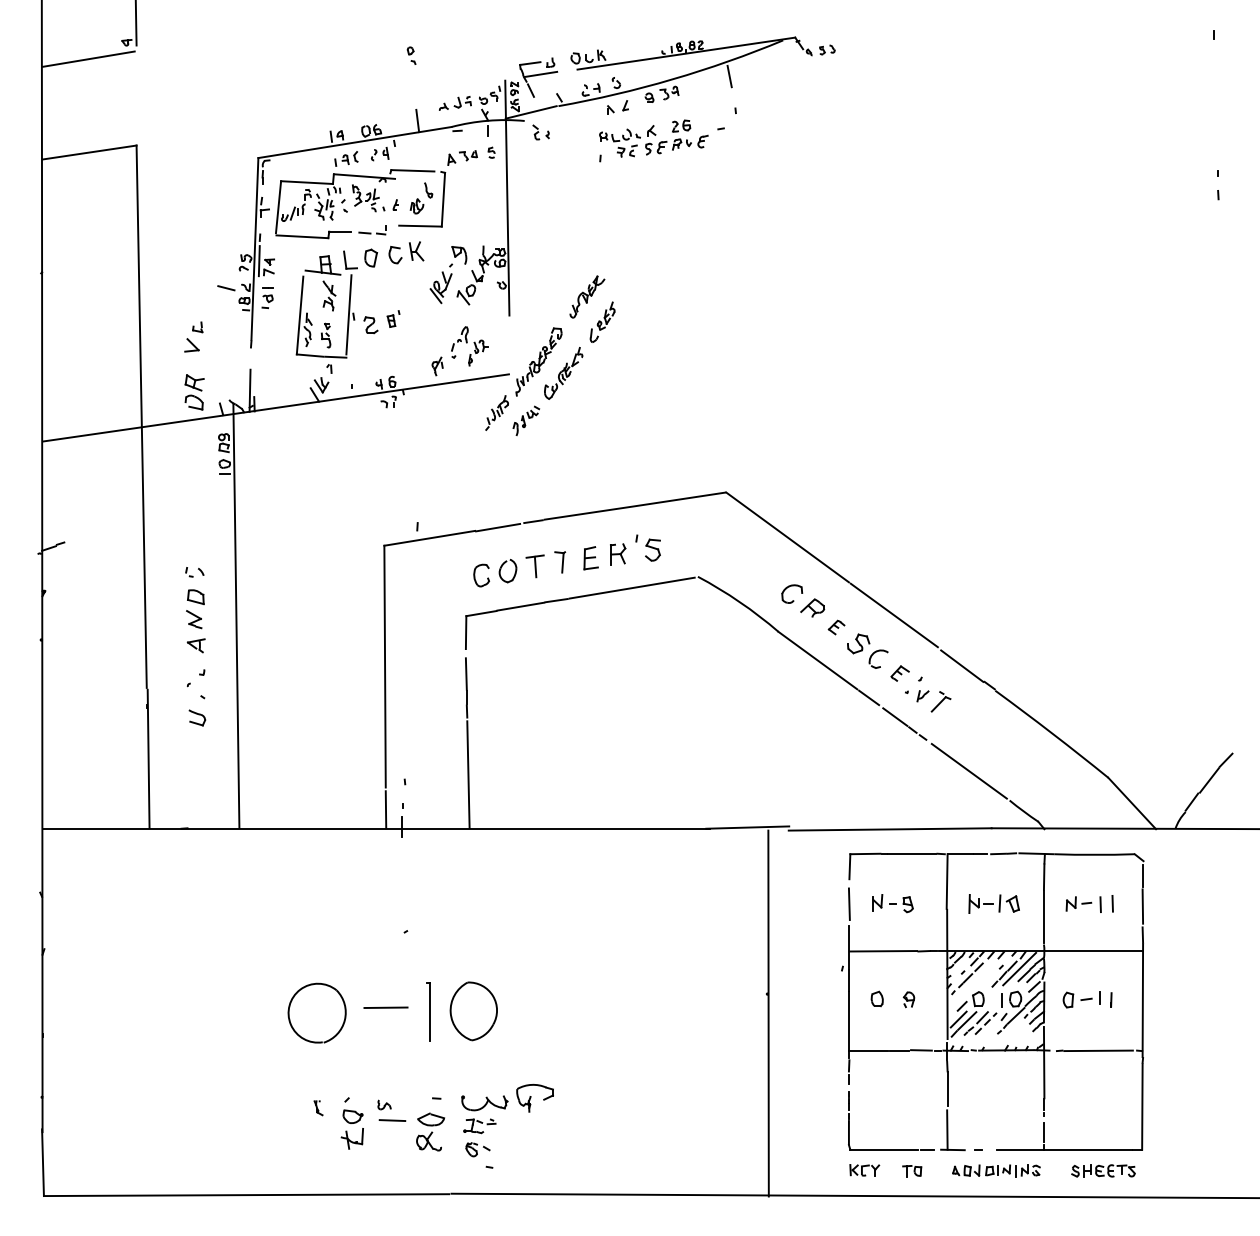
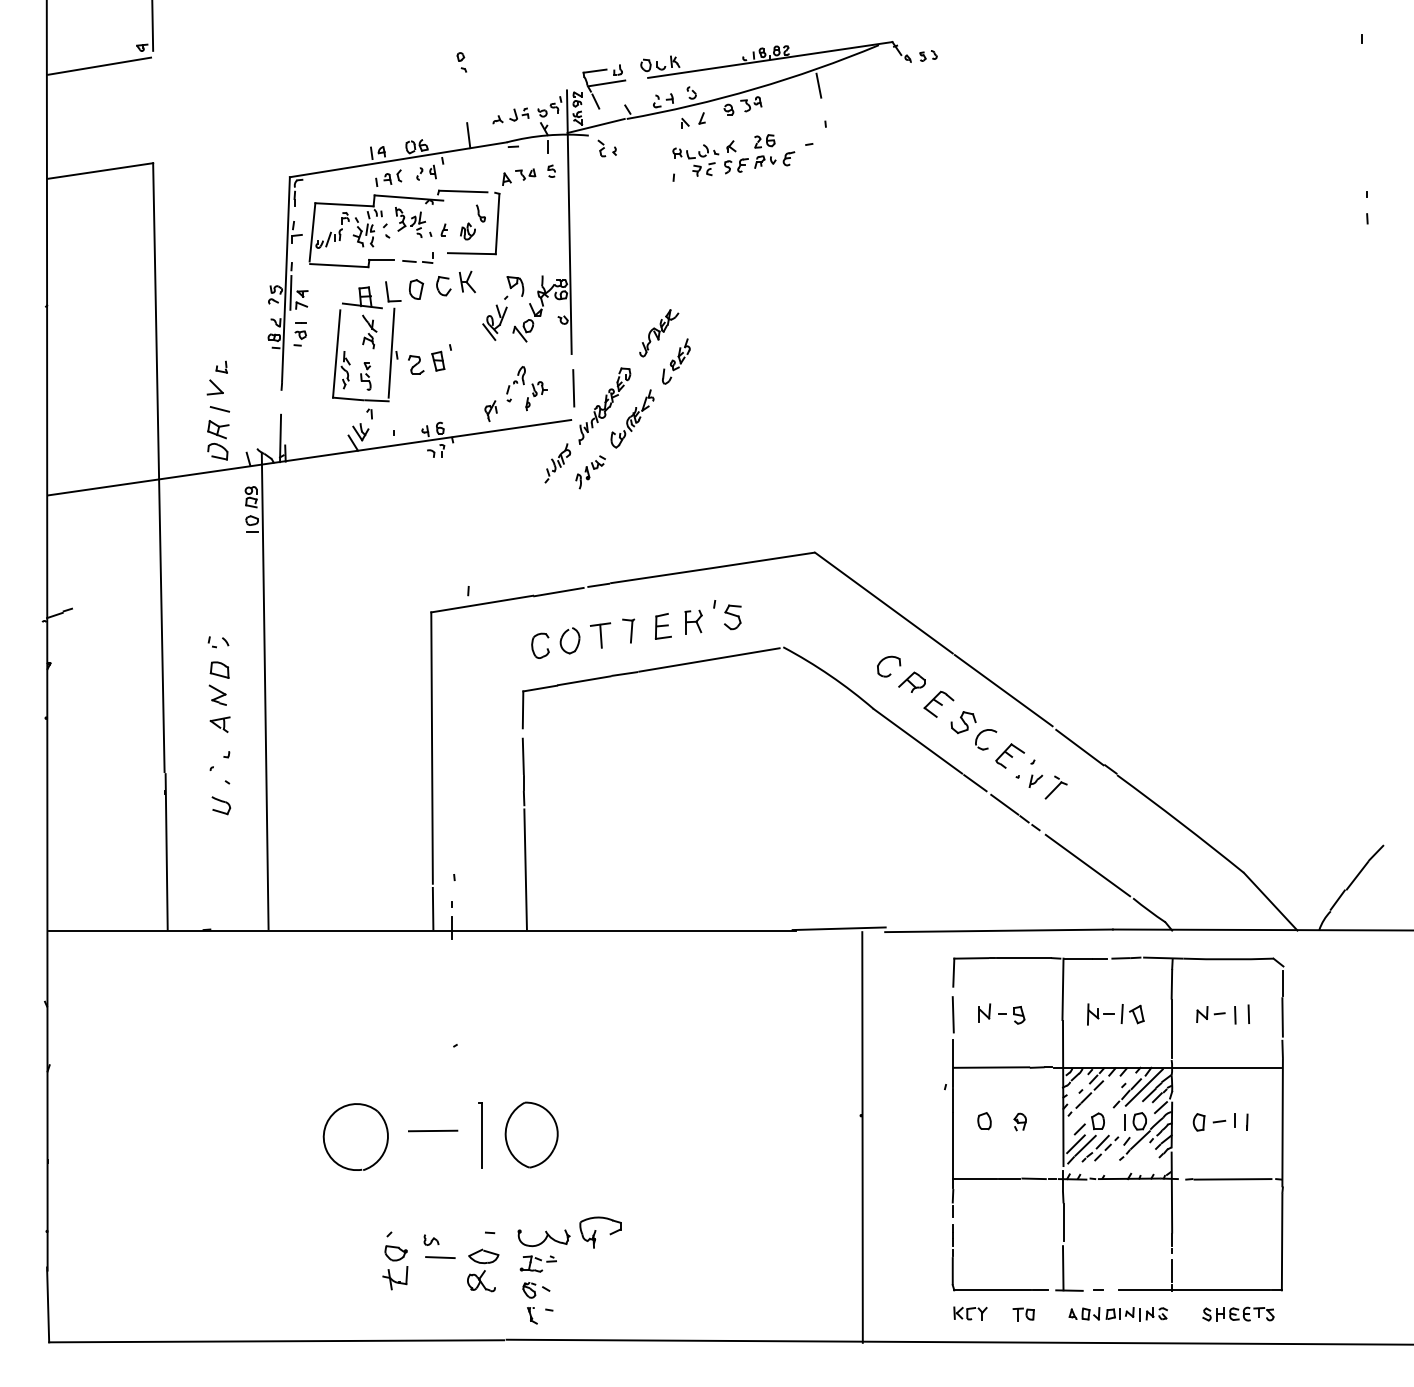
line: (225, 288) -> (219, 409), moved
part: (393, 318) -> (441, 357), size x1.43
line: (511, 346) -> (573, 388), added
part: (836, 626) -> (938, 703), size x1.67
part: (900, 673) -> (1010, 755), size x1.43
part: (318, 1107) -> (532, 1315), moved

